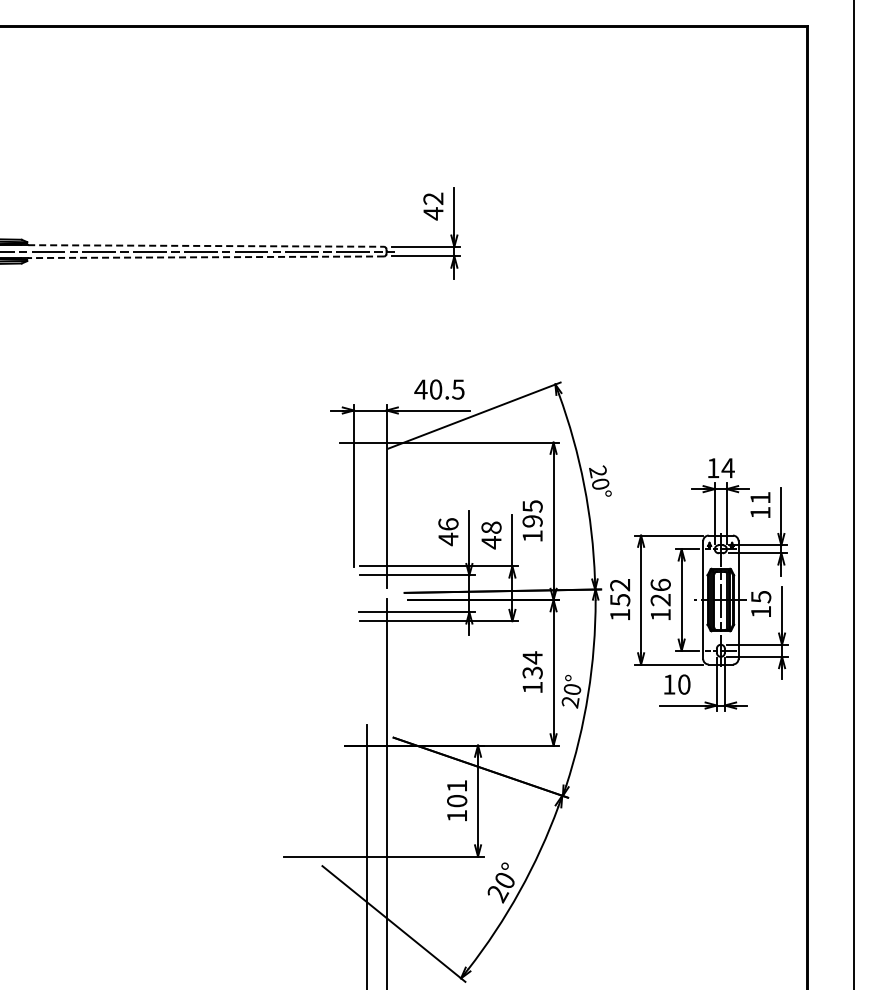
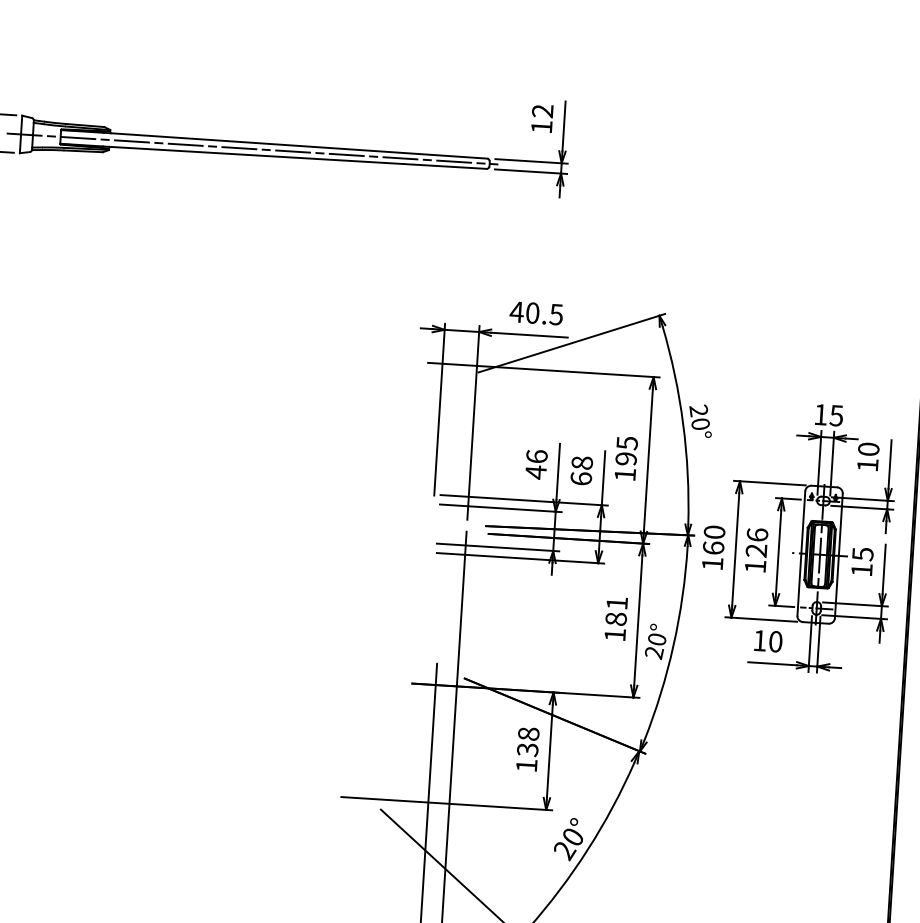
text: (433, 213) -> (541, 126), 42 -> 12
line: (206, 245) -> (299, 145), dashed -> solid
line: (206, 257) -> (298, 158), dashed -> solid
text: (727, 468) -> (835, 416), 14 -> 15
text: (760, 497) -> (868, 448), 11 -> 10
text: (491, 542) -> (581, 478), 48 -> 68
text: (620, 592) -> (714, 540), 152 -> 160
text: (532, 665) -> (616, 611), 134 -> 181
text: (457, 793) -> (528, 741), 101 -> 138

